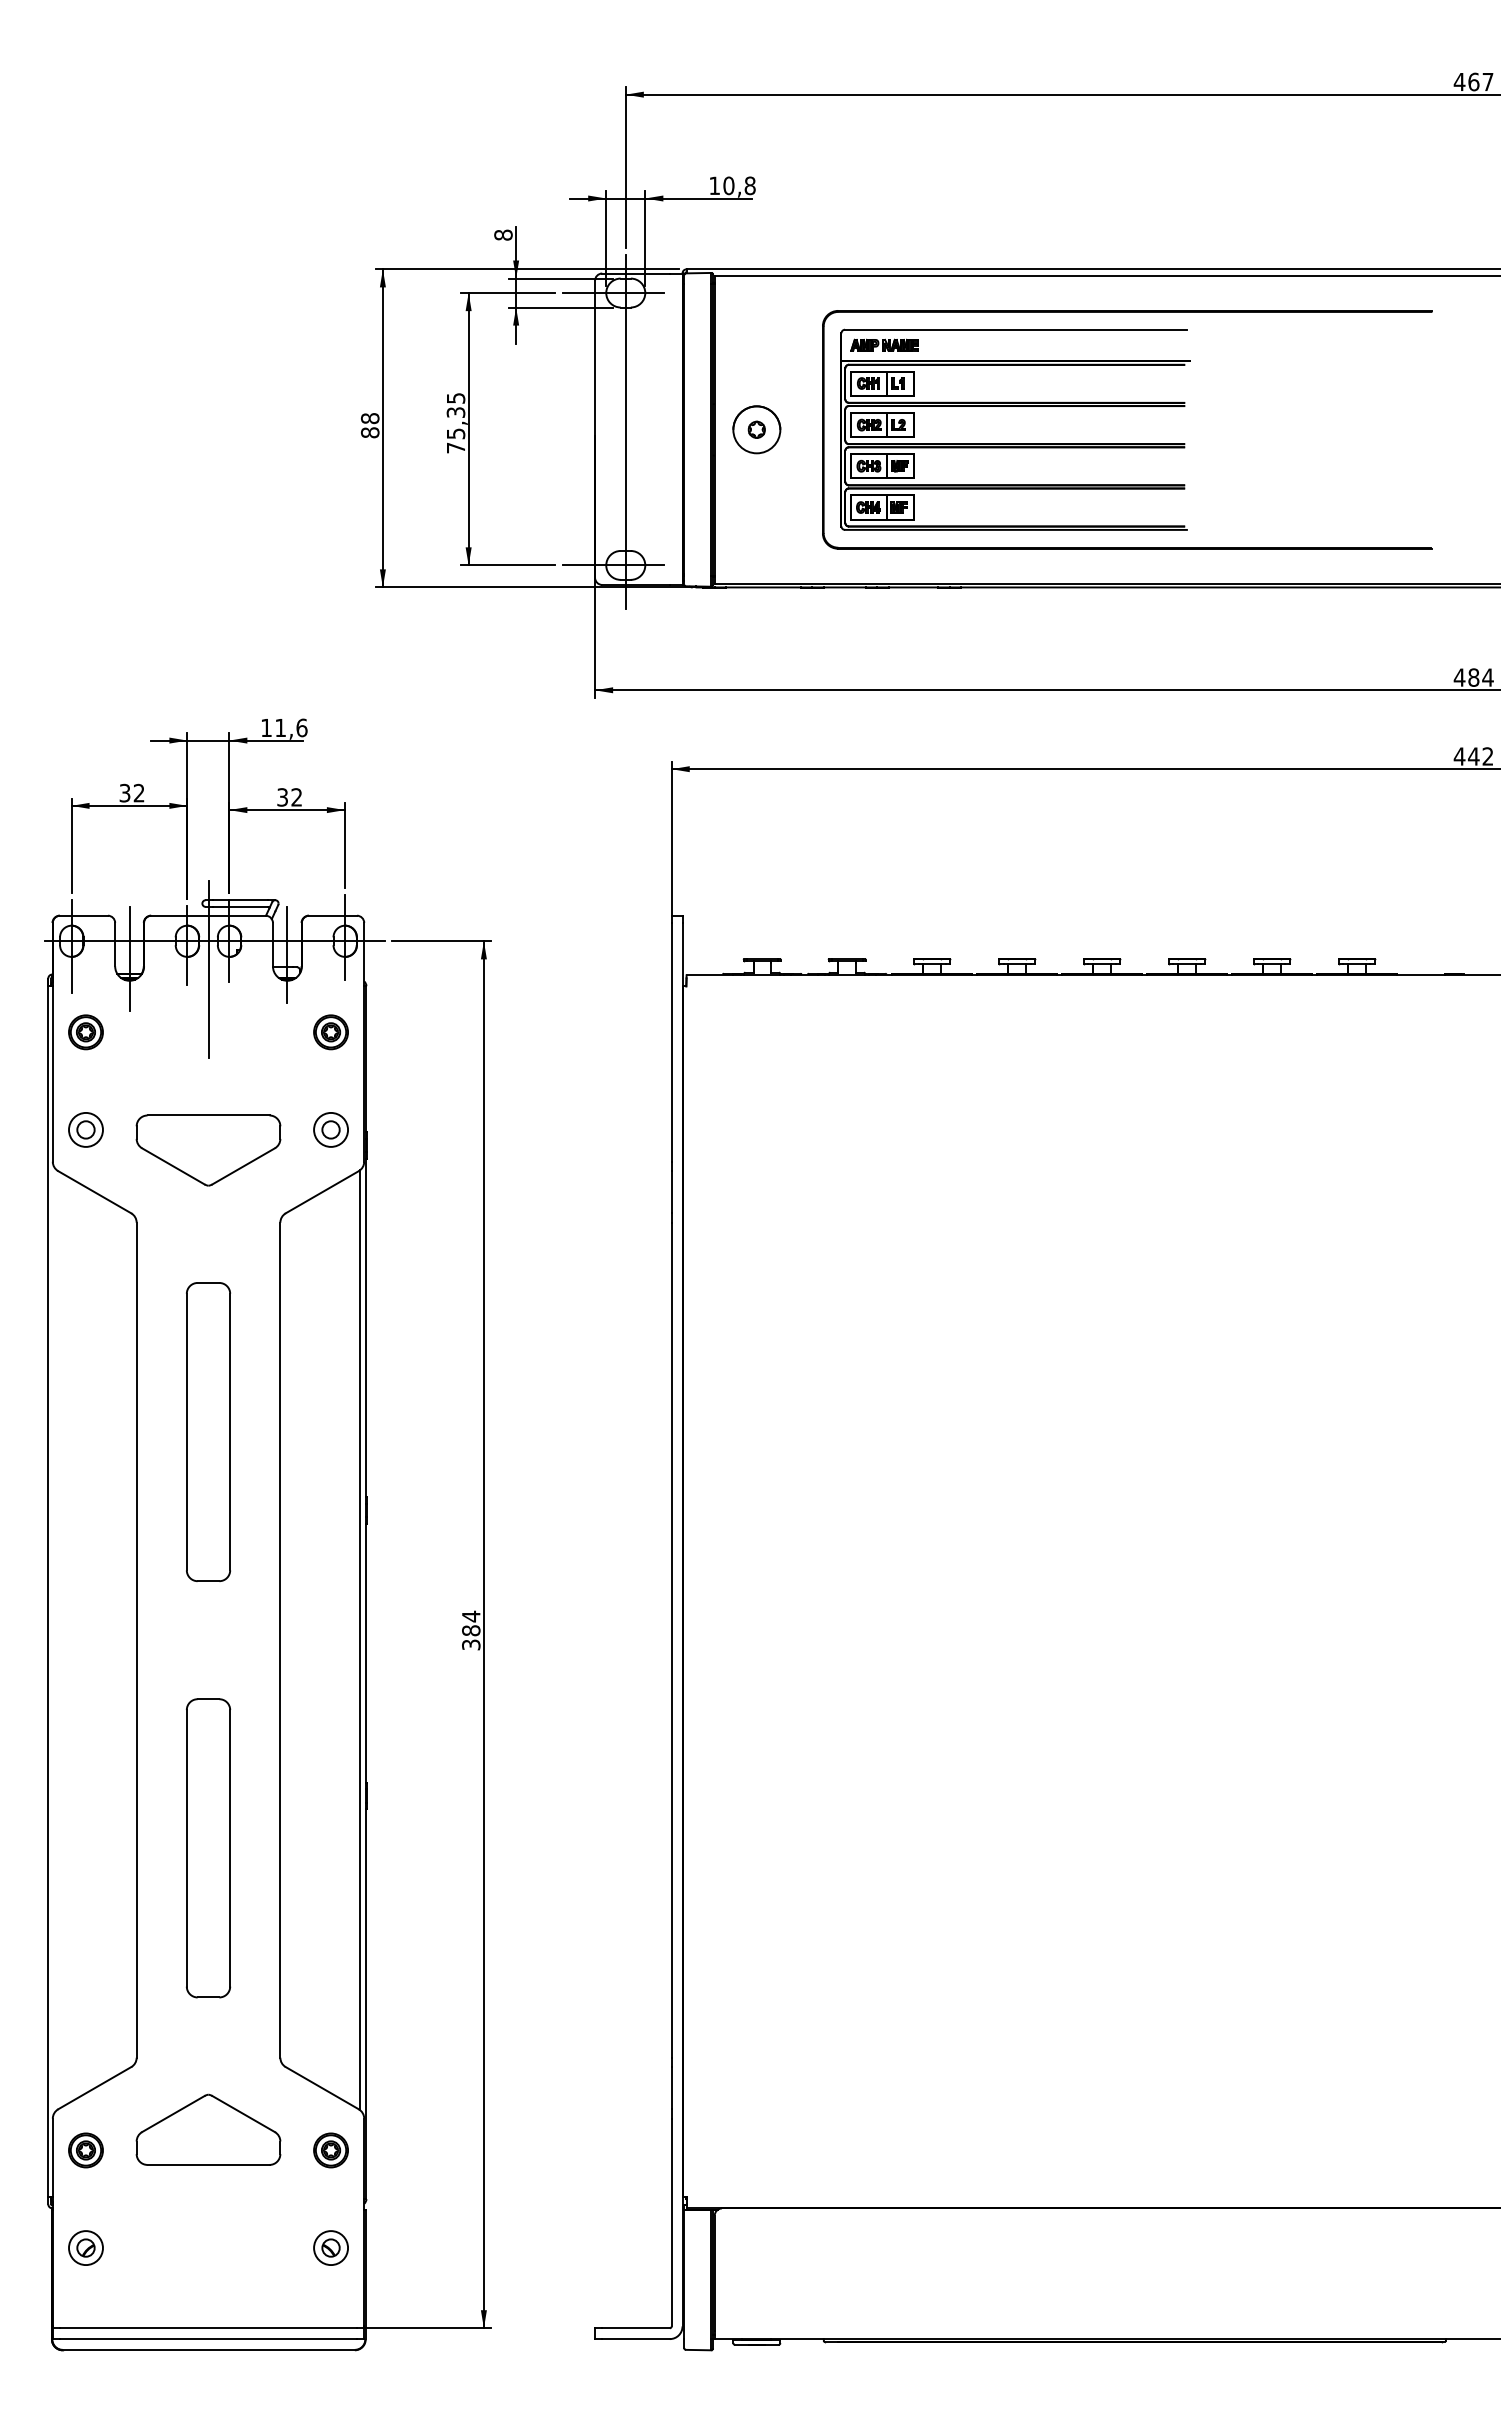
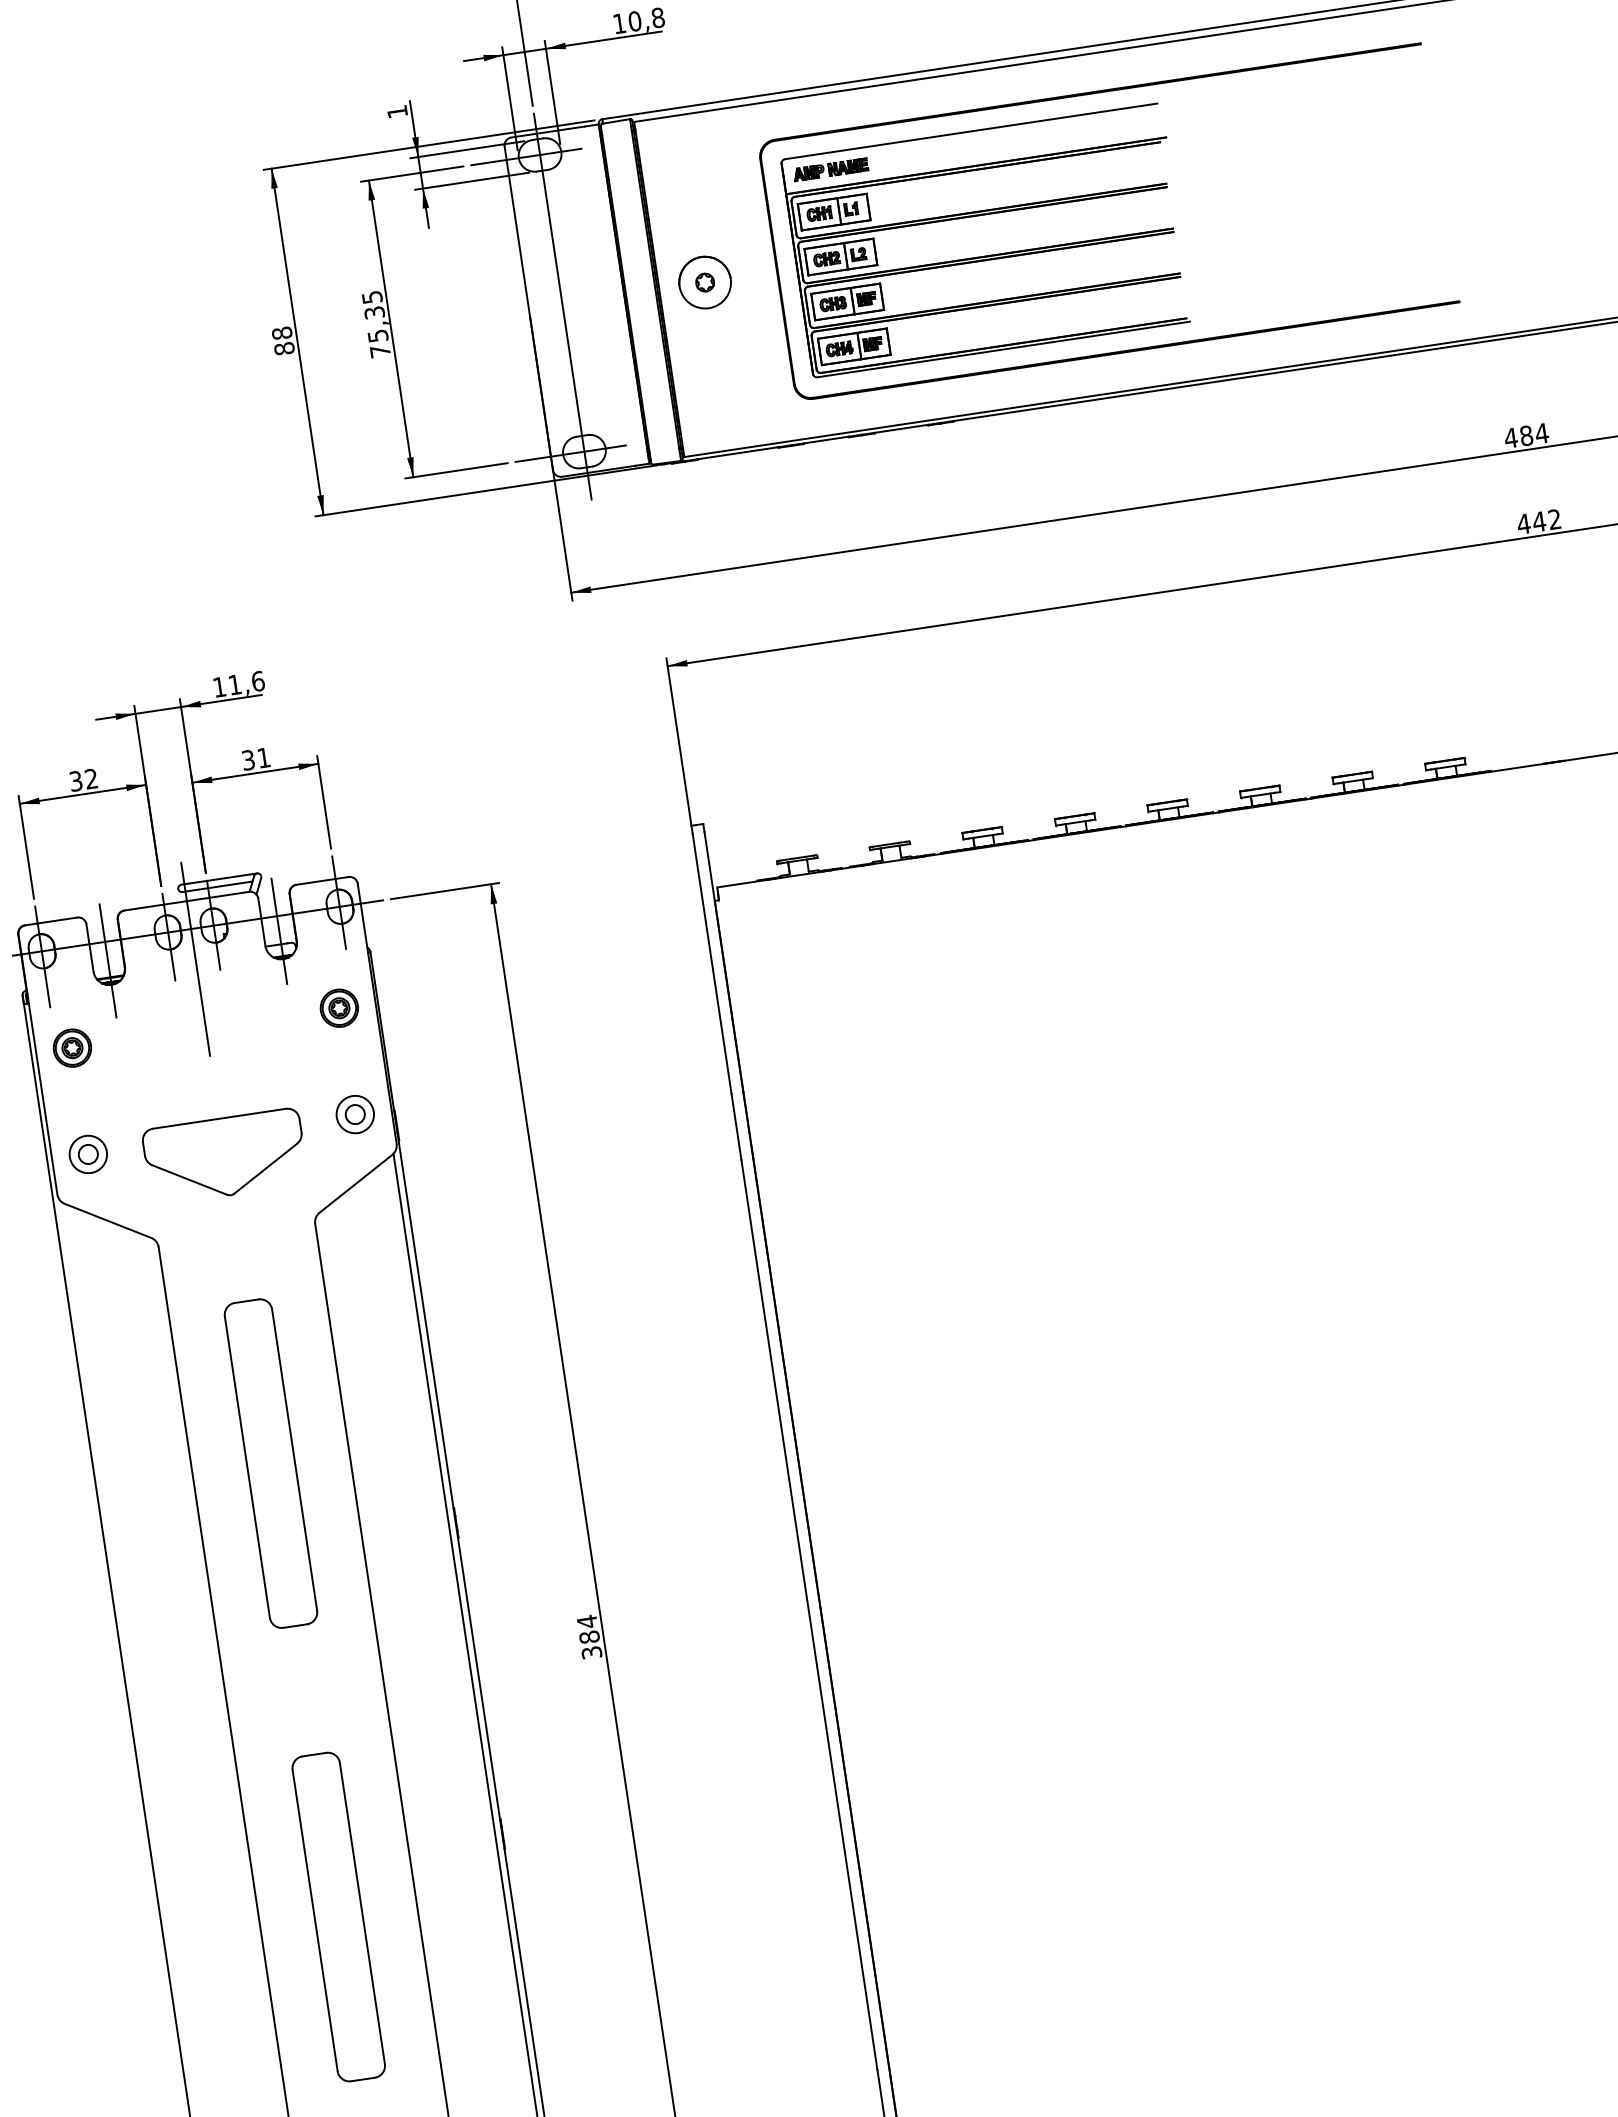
text: (503, 234) -> (397, 111), 8 -> 1
text: (296, 797) -> (263, 758), 32 -> 31

